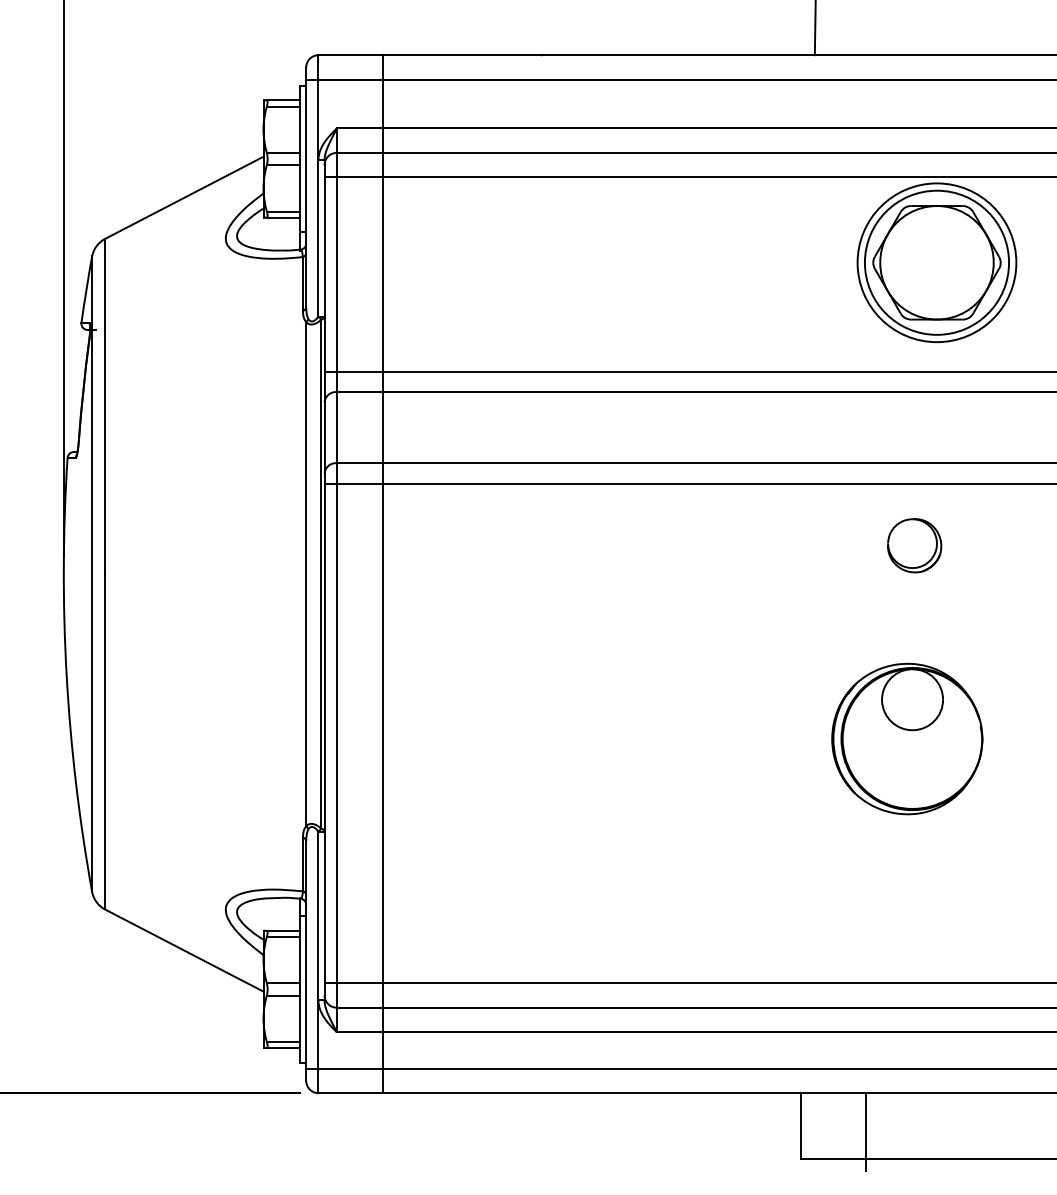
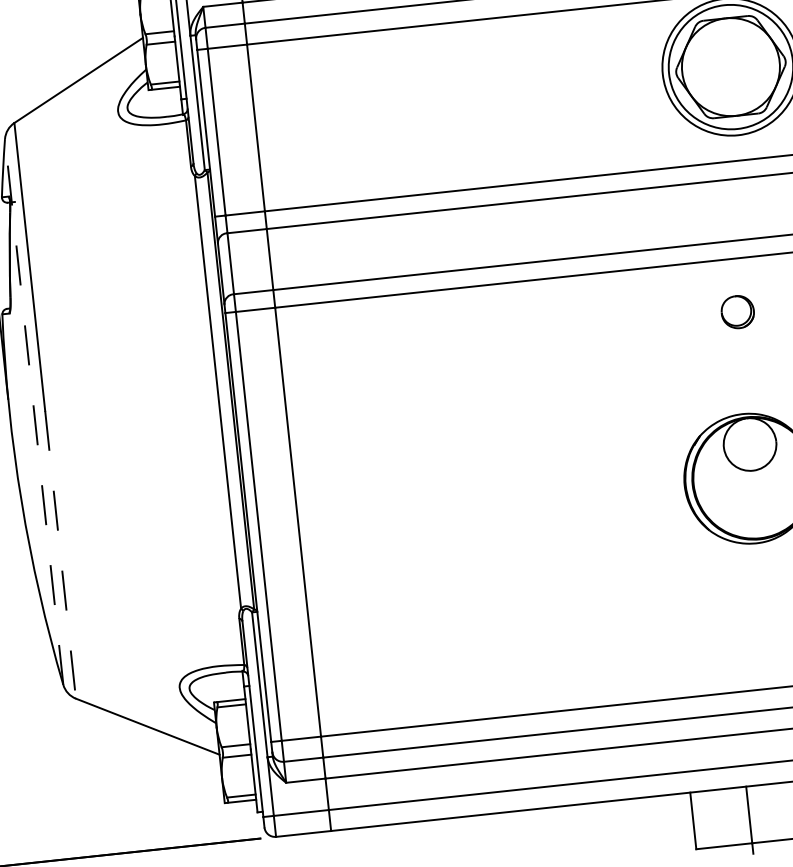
part: (914, 545) -> (737, 311), size x0.7
line: (92, 574) -> (34, 412), solid -> dashed
line: (104, 741) -> (60, 554), solid -> dashed

